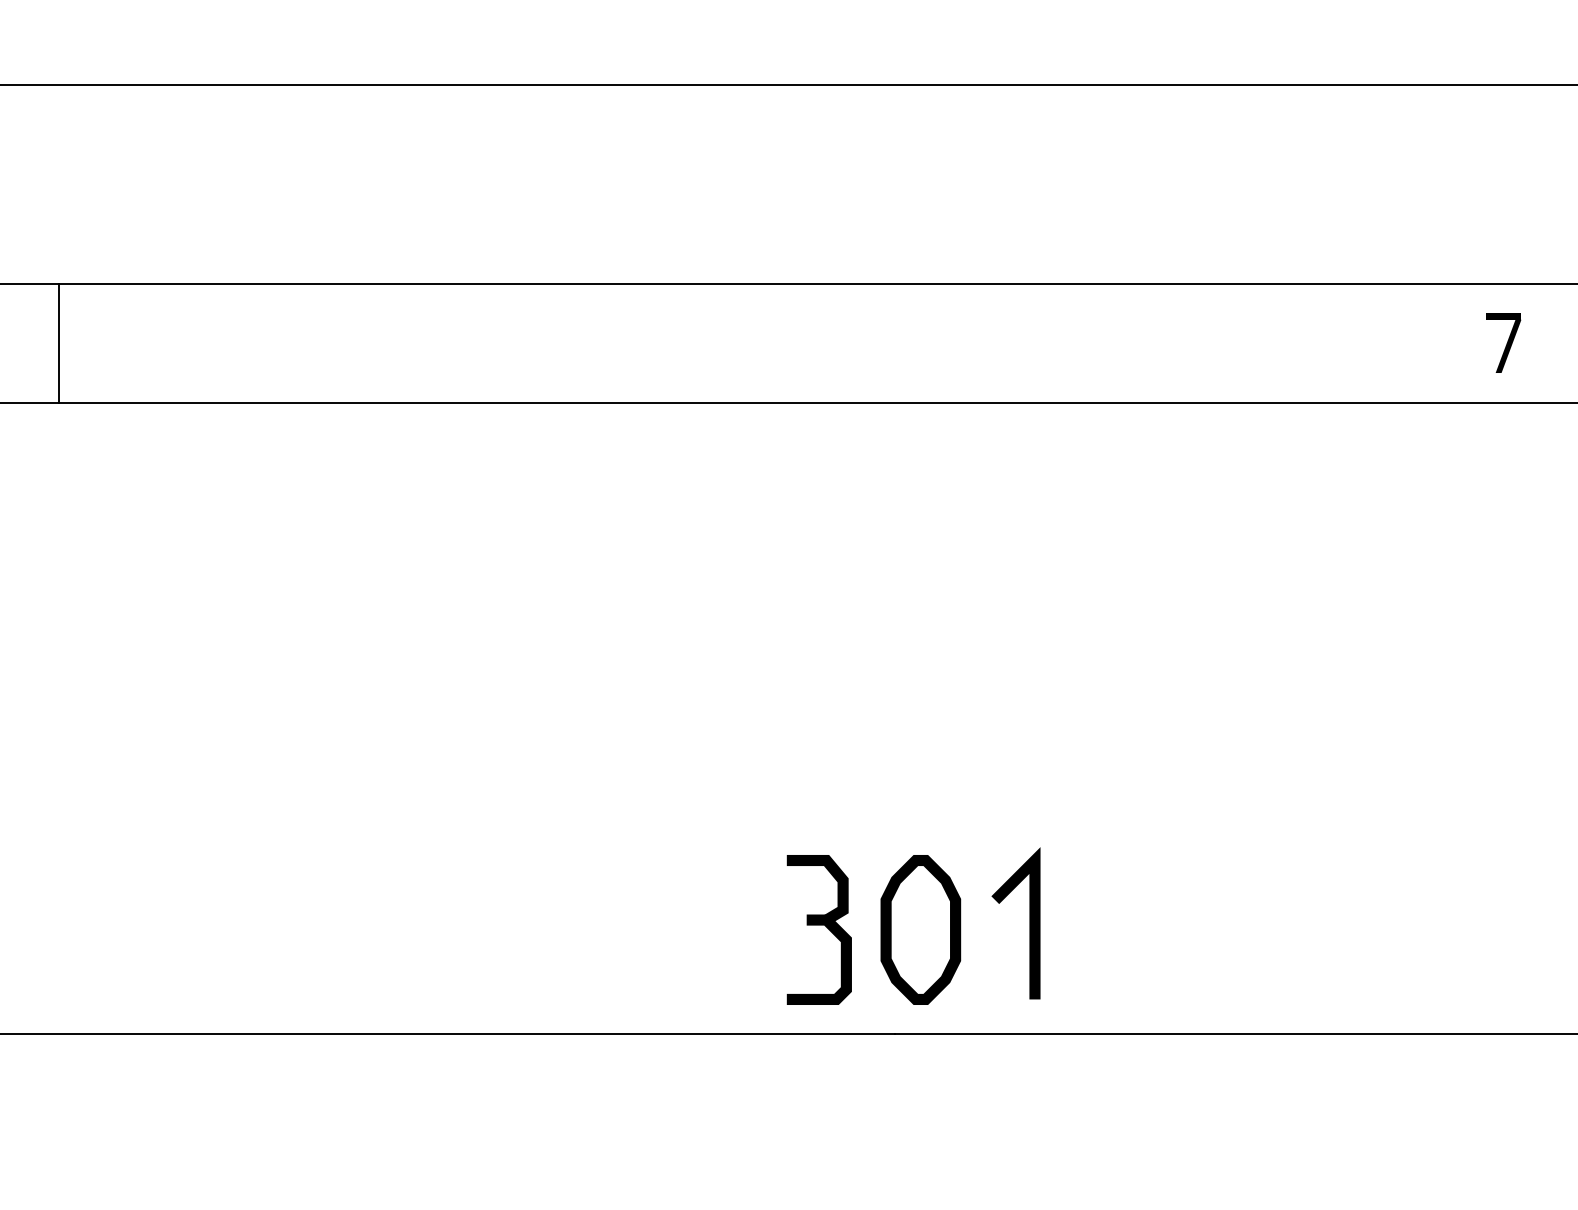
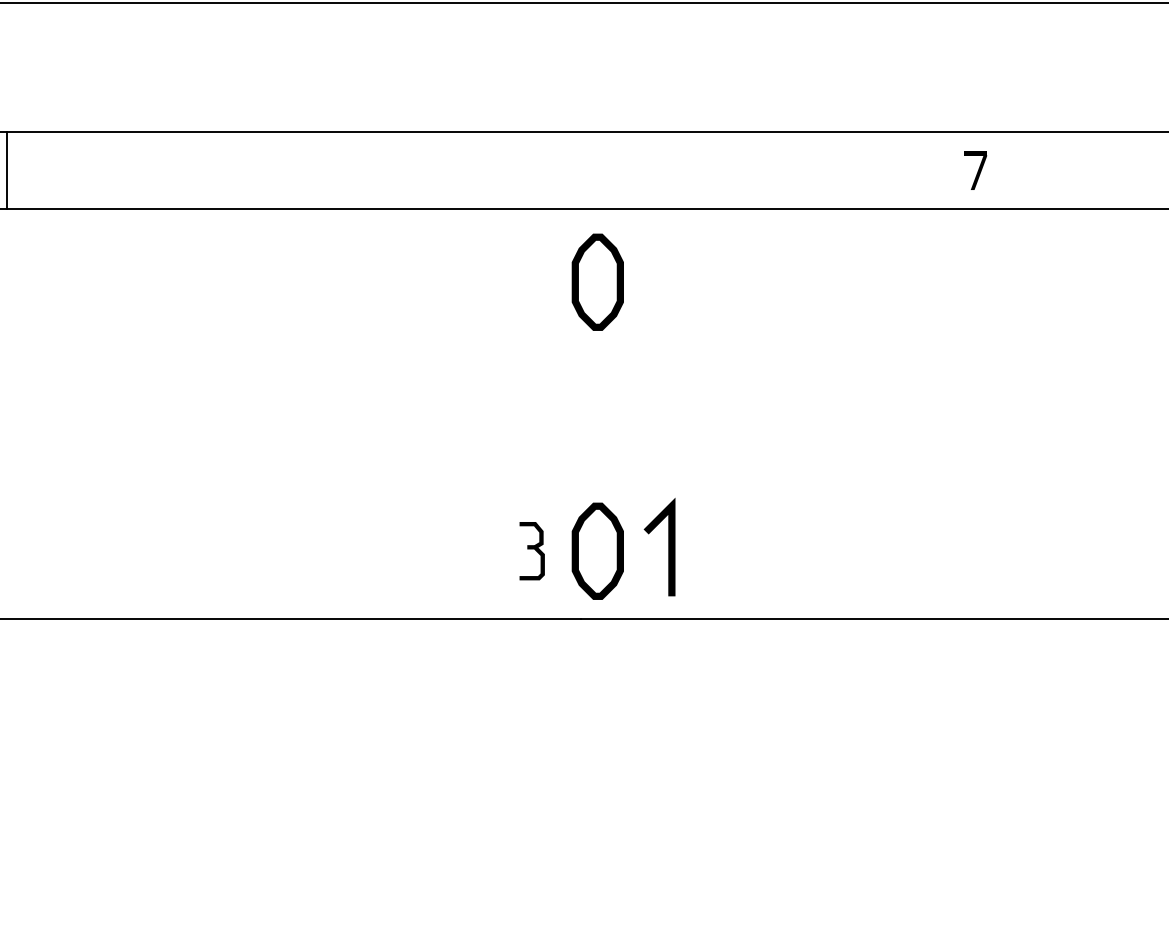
line: (58, 342) -> (6, 170), moved
part: (920, 514) -> (597, 281), added
part: (820, 928) -> (532, 550), size x0.6

